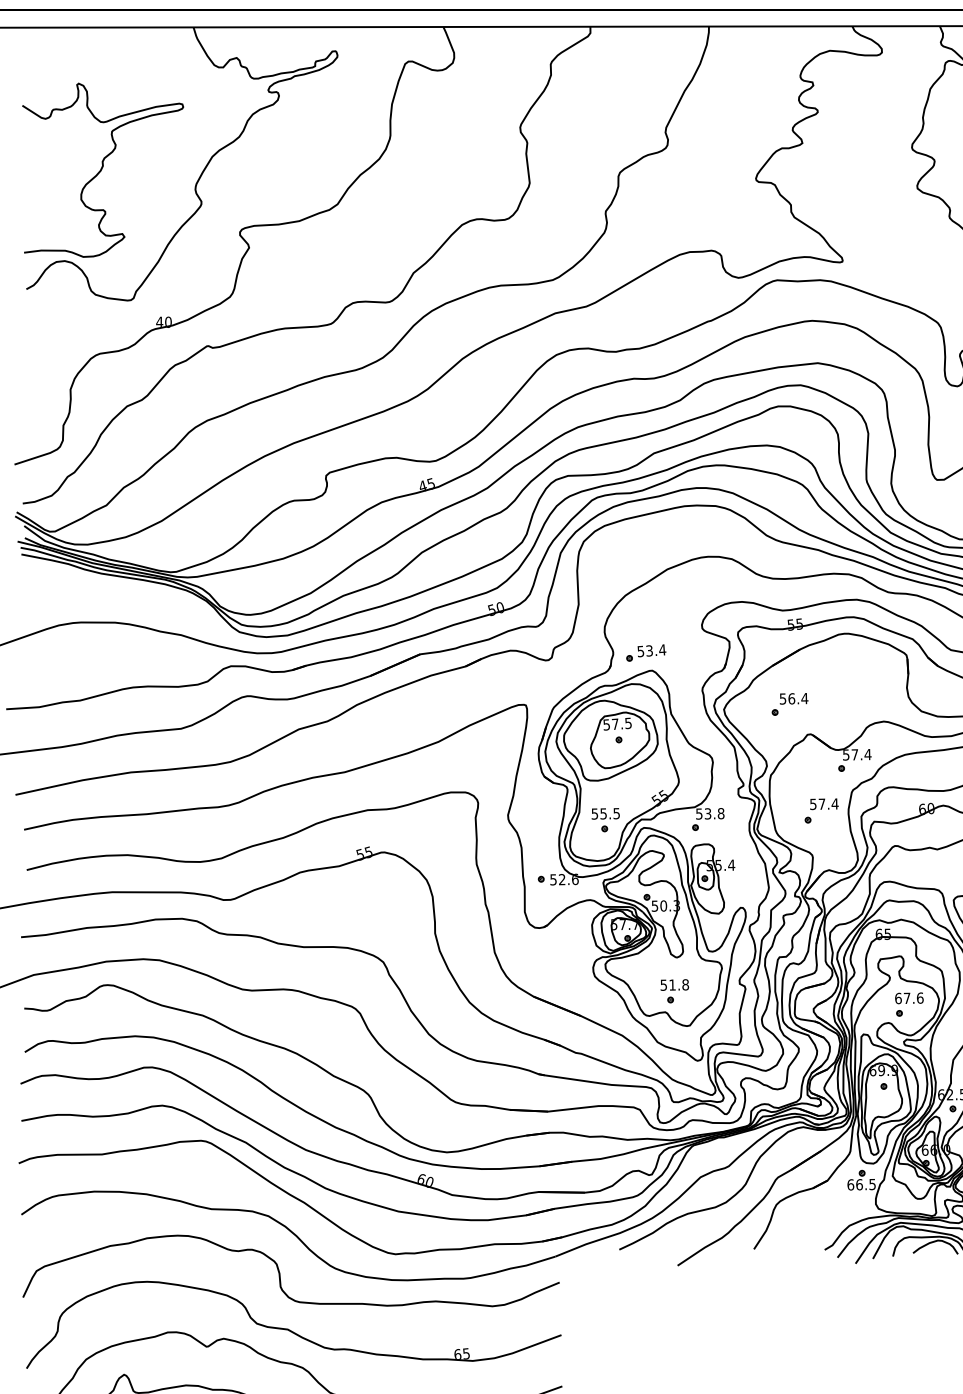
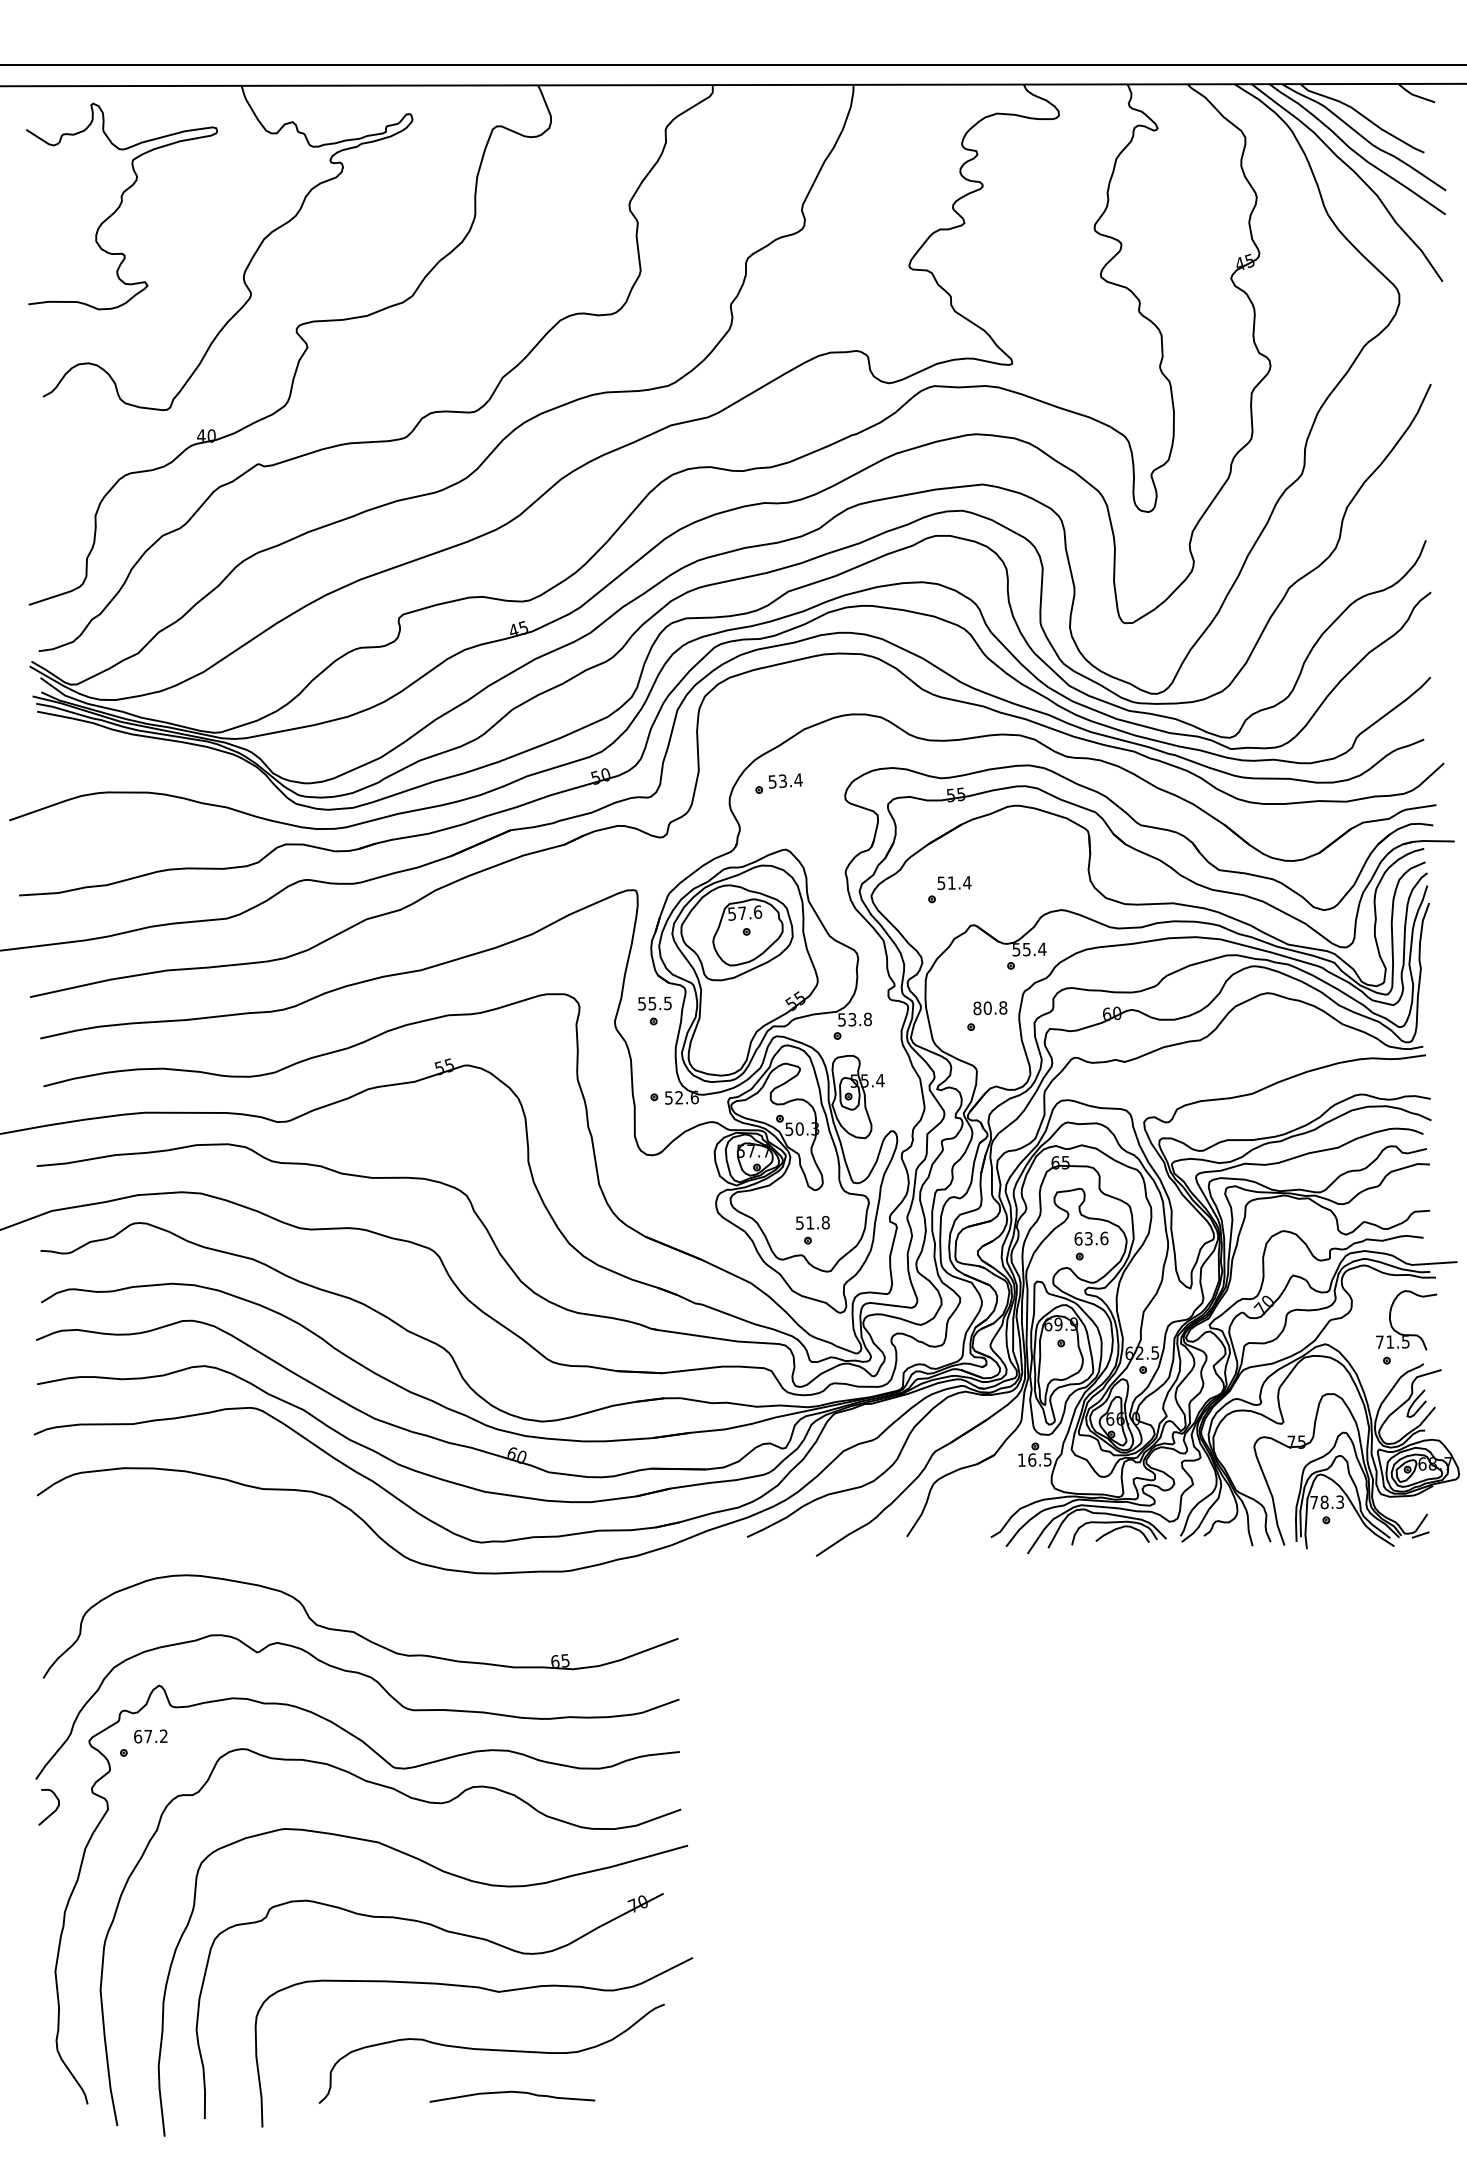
curve: (101, 170) -> (120, 206), moved
part: (645, 652) -> (778, 783), moved
text: (791, 698) -> (951, 882), 56.4 -> 51.4
text: (628, 723) -> (758, 912), 57.5 -> 57.6
text: (854, 754) -> (1026, 949), 57.4 -> 55.4
text: (824, 804) -> (990, 1008), 57.4 -> 80.8
part: (605, 819) -> (654, 1010), moved
text: (906, 998) -> (1088, 1238), 67.6 -> 63.6
text: (850, 1184) -> (1021, 1459), 66.5 -> 16.5
curve: (280, 1272) -> (344, 1564), removed

